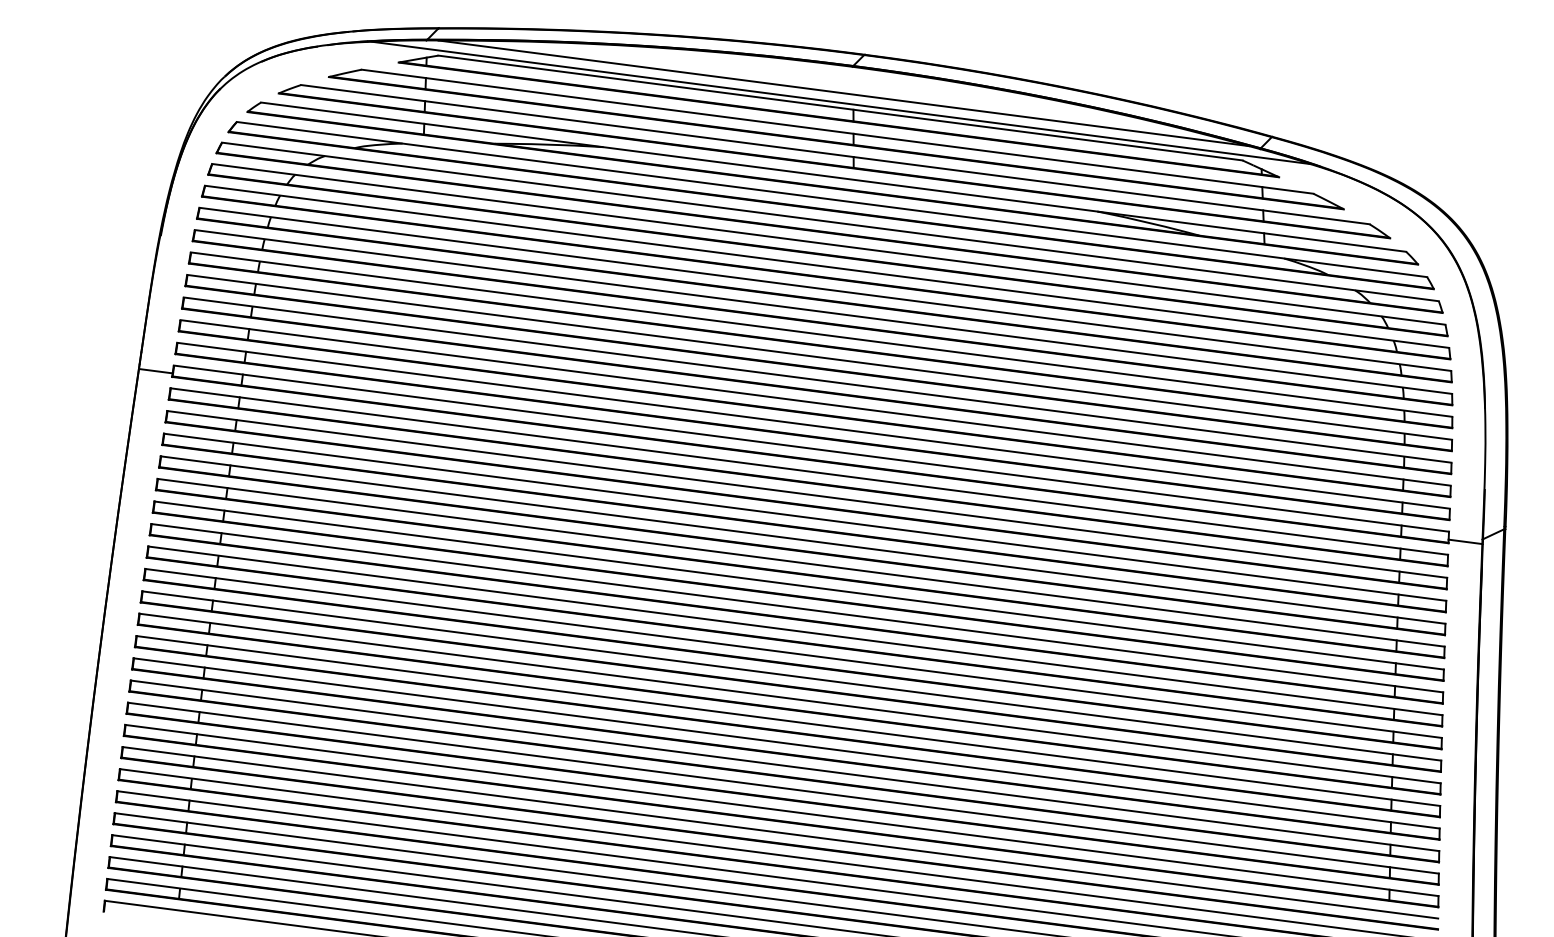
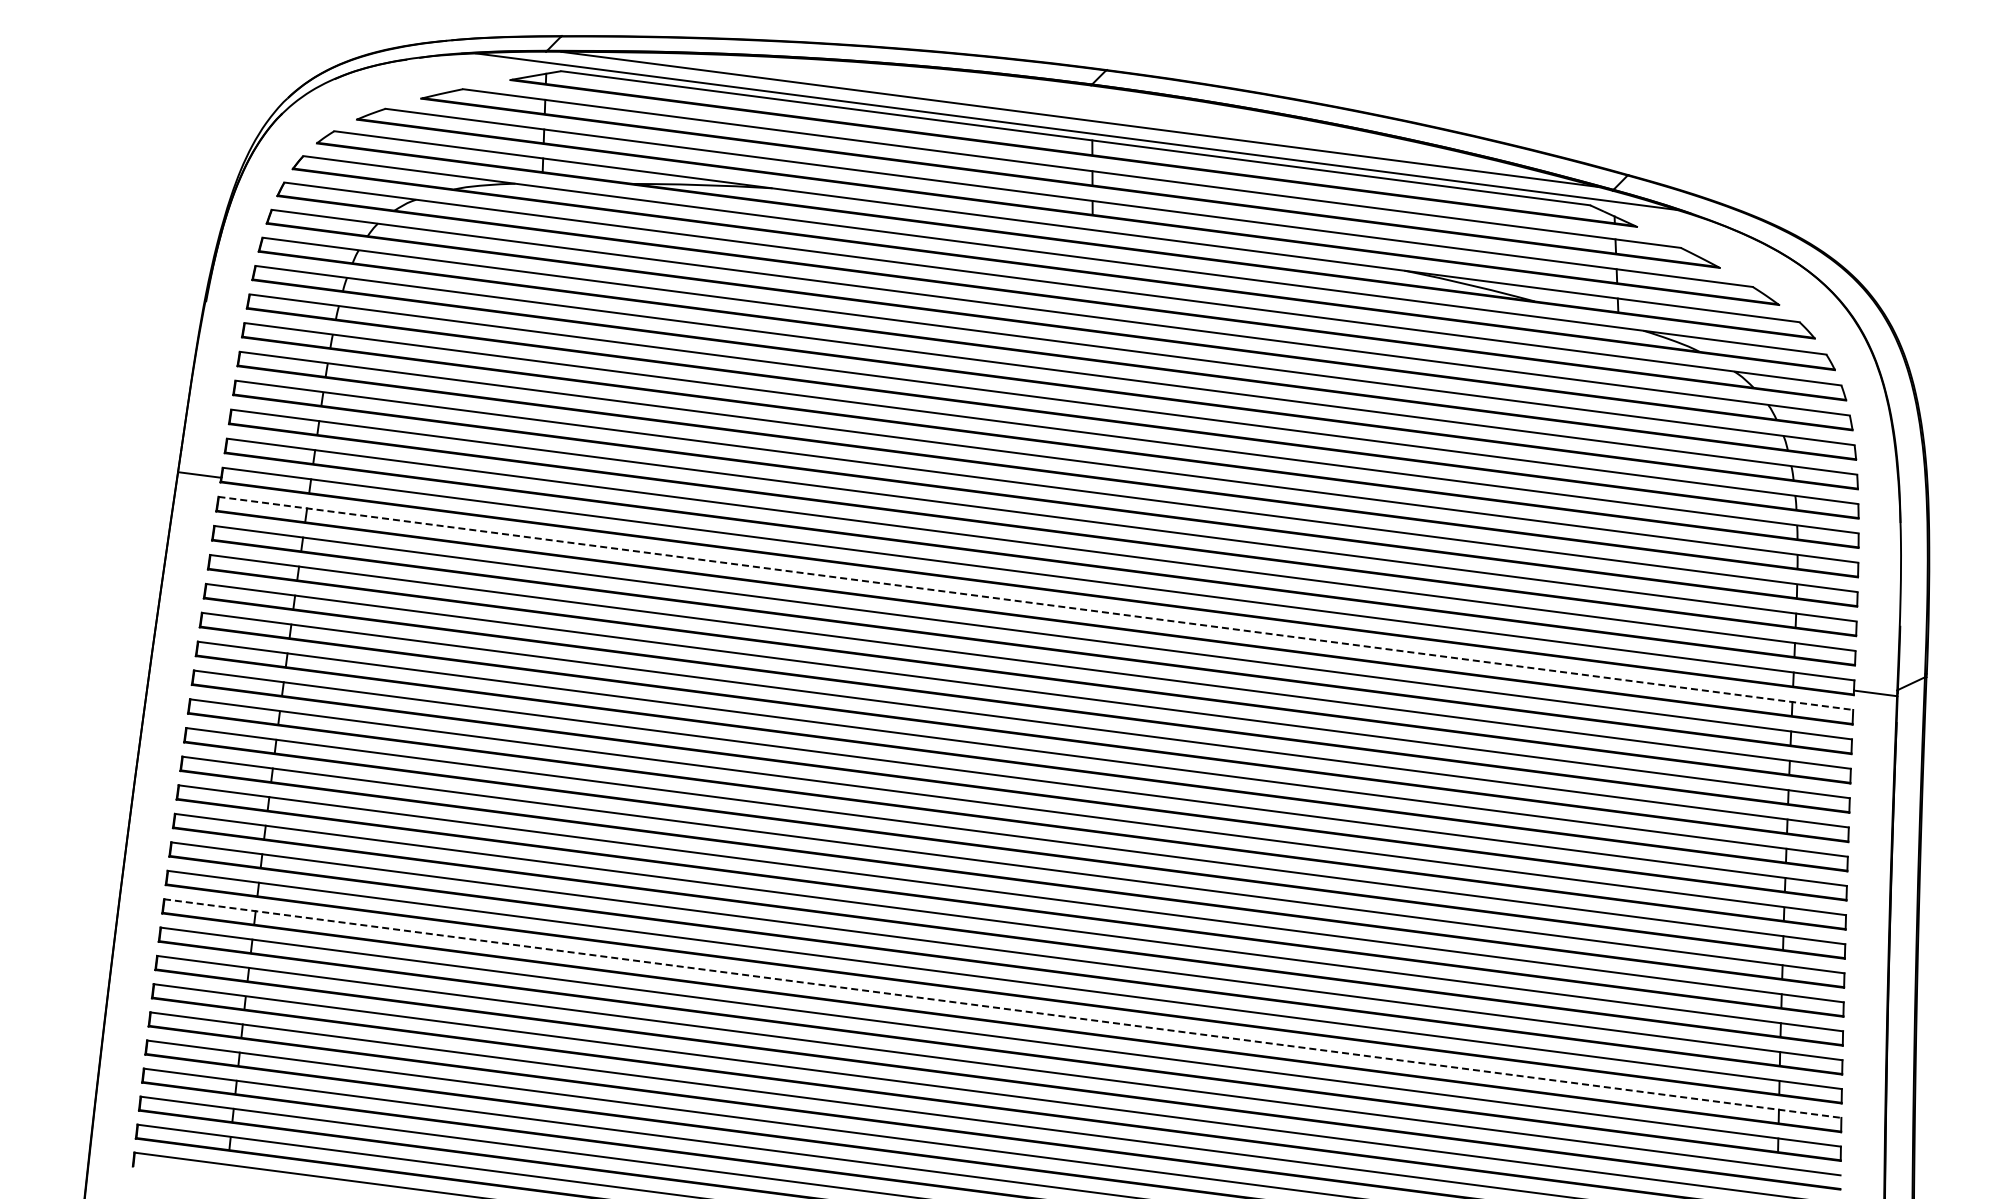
line: (809, 471) -> (1036, 603), solid -> dashed
line: (783, 788) -> (1002, 1008), solid -> dashed

